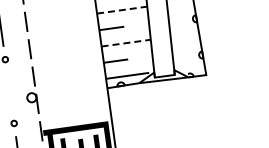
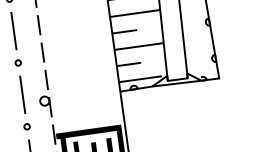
line: (122, 10) -> (135, 13), dashed -> solid
line: (126, 43) -> (139, 46), dashed -> solid
line: (9, 91) -> (22, 94), added

